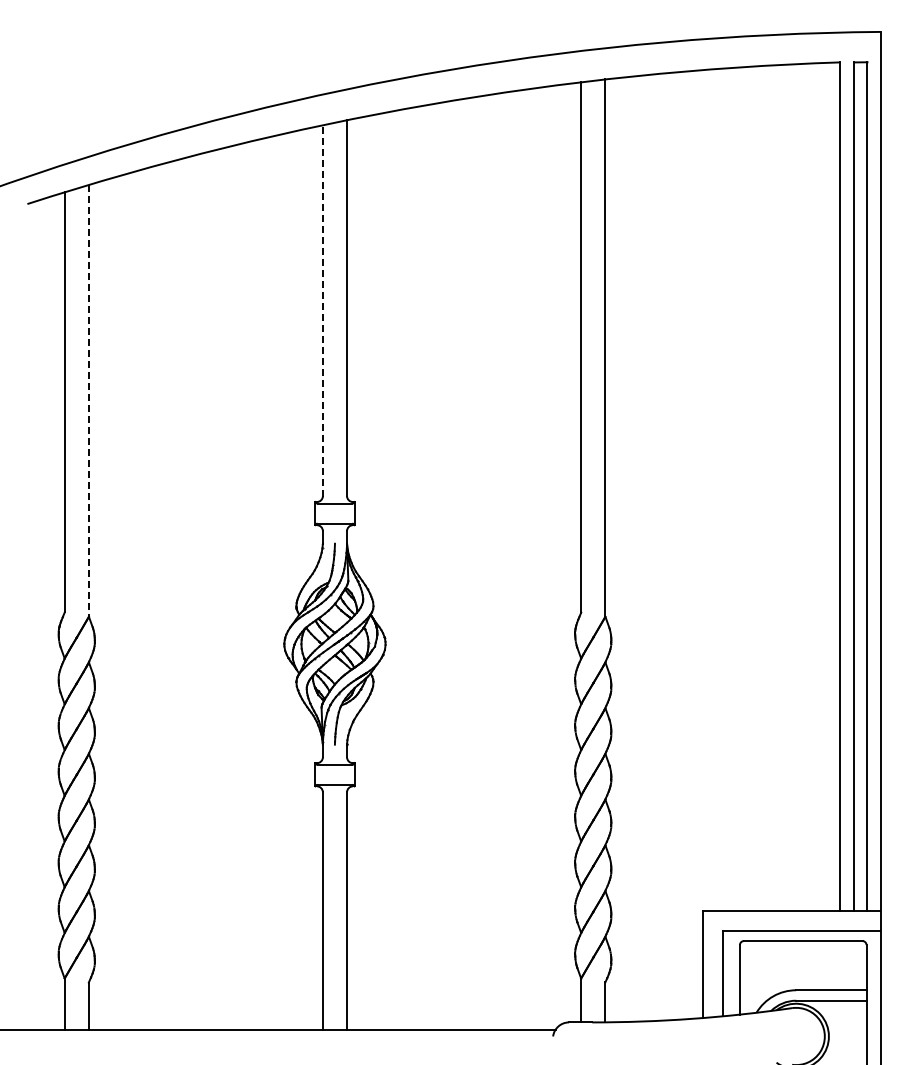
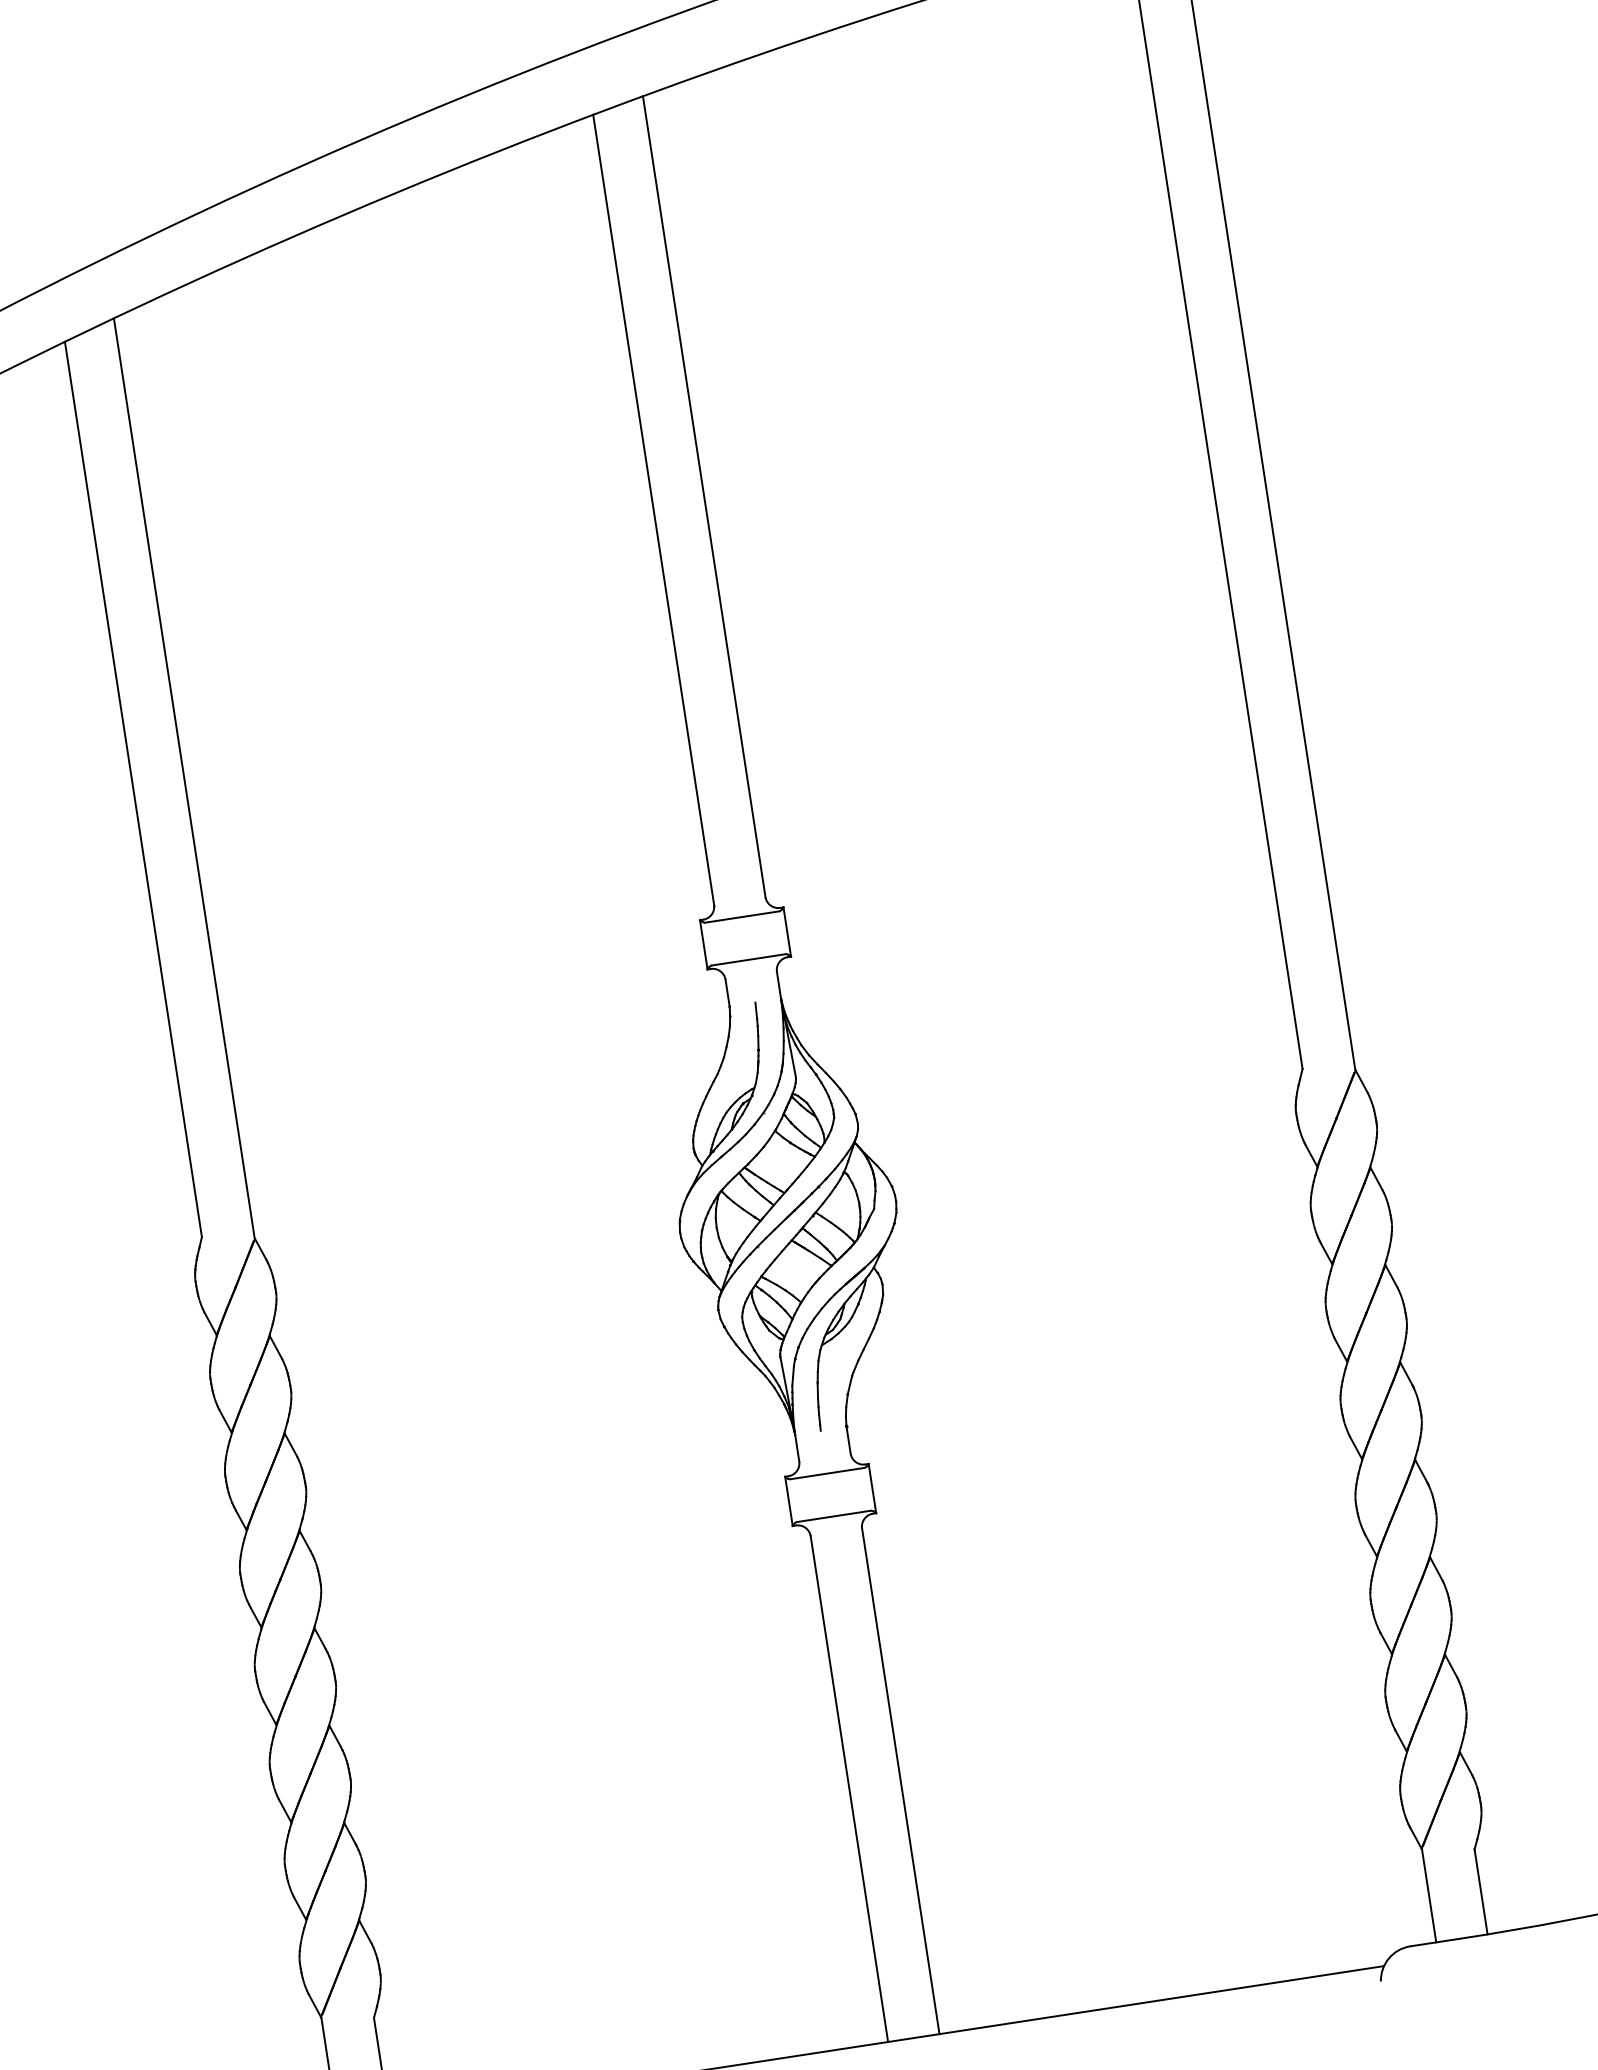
line: (322, 310) -> (652, 509), dashed -> solid
line: (88, 400) -> (183, 777), dashed -> solid

